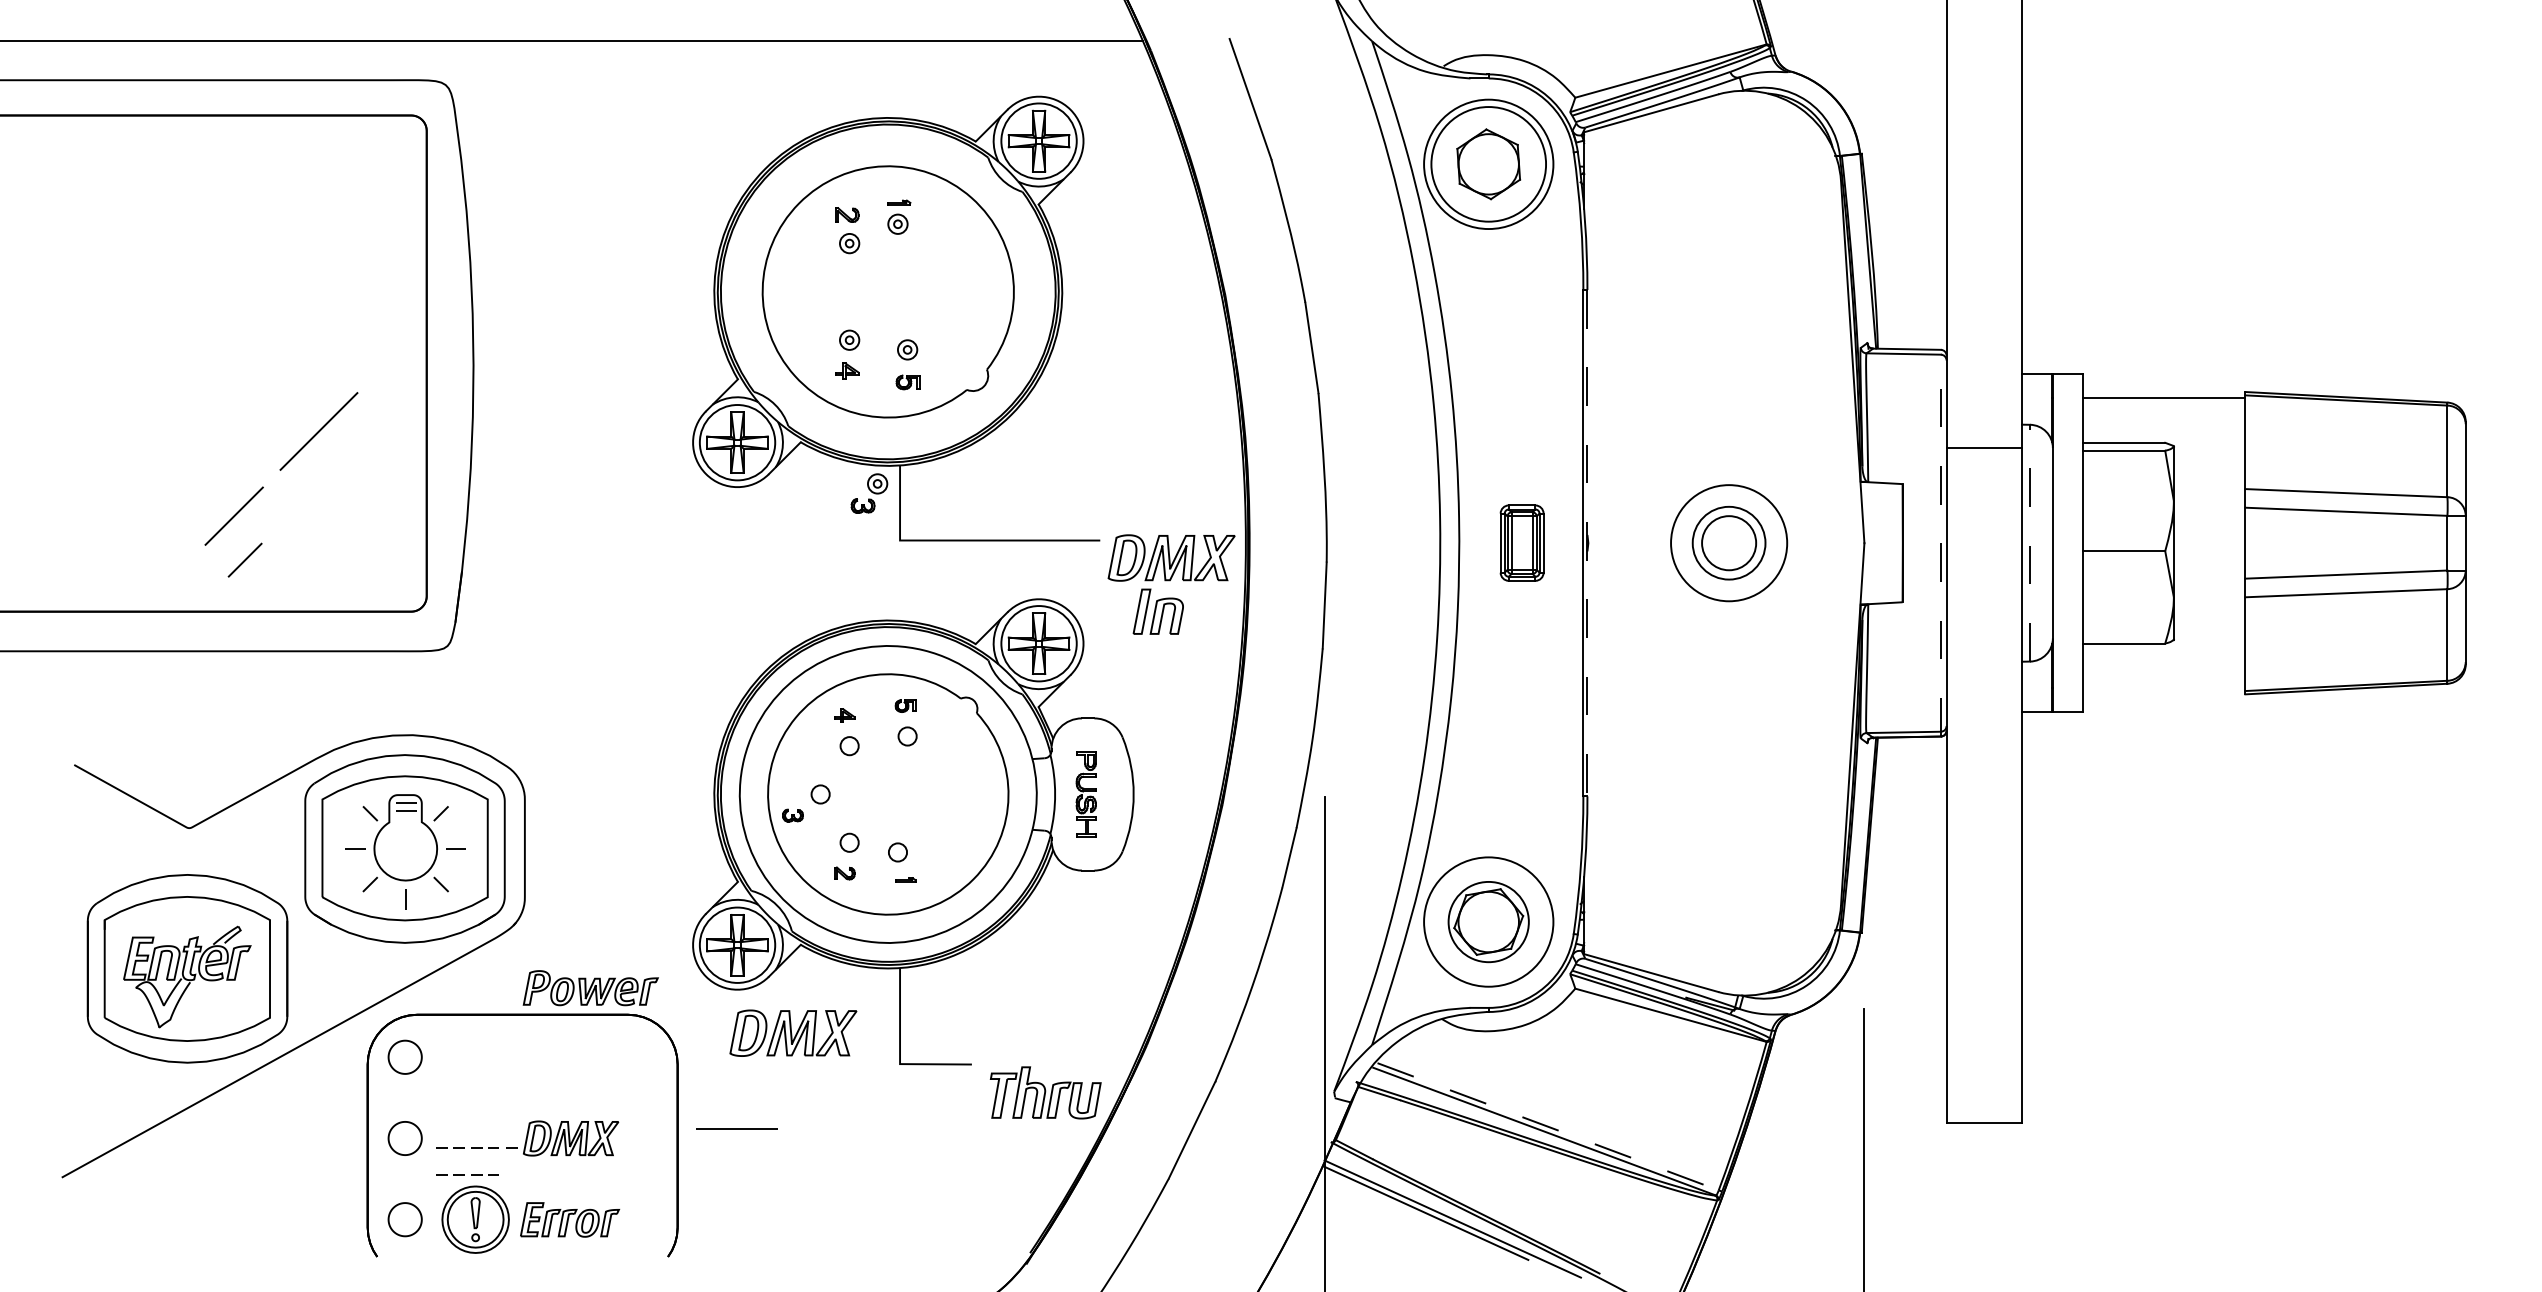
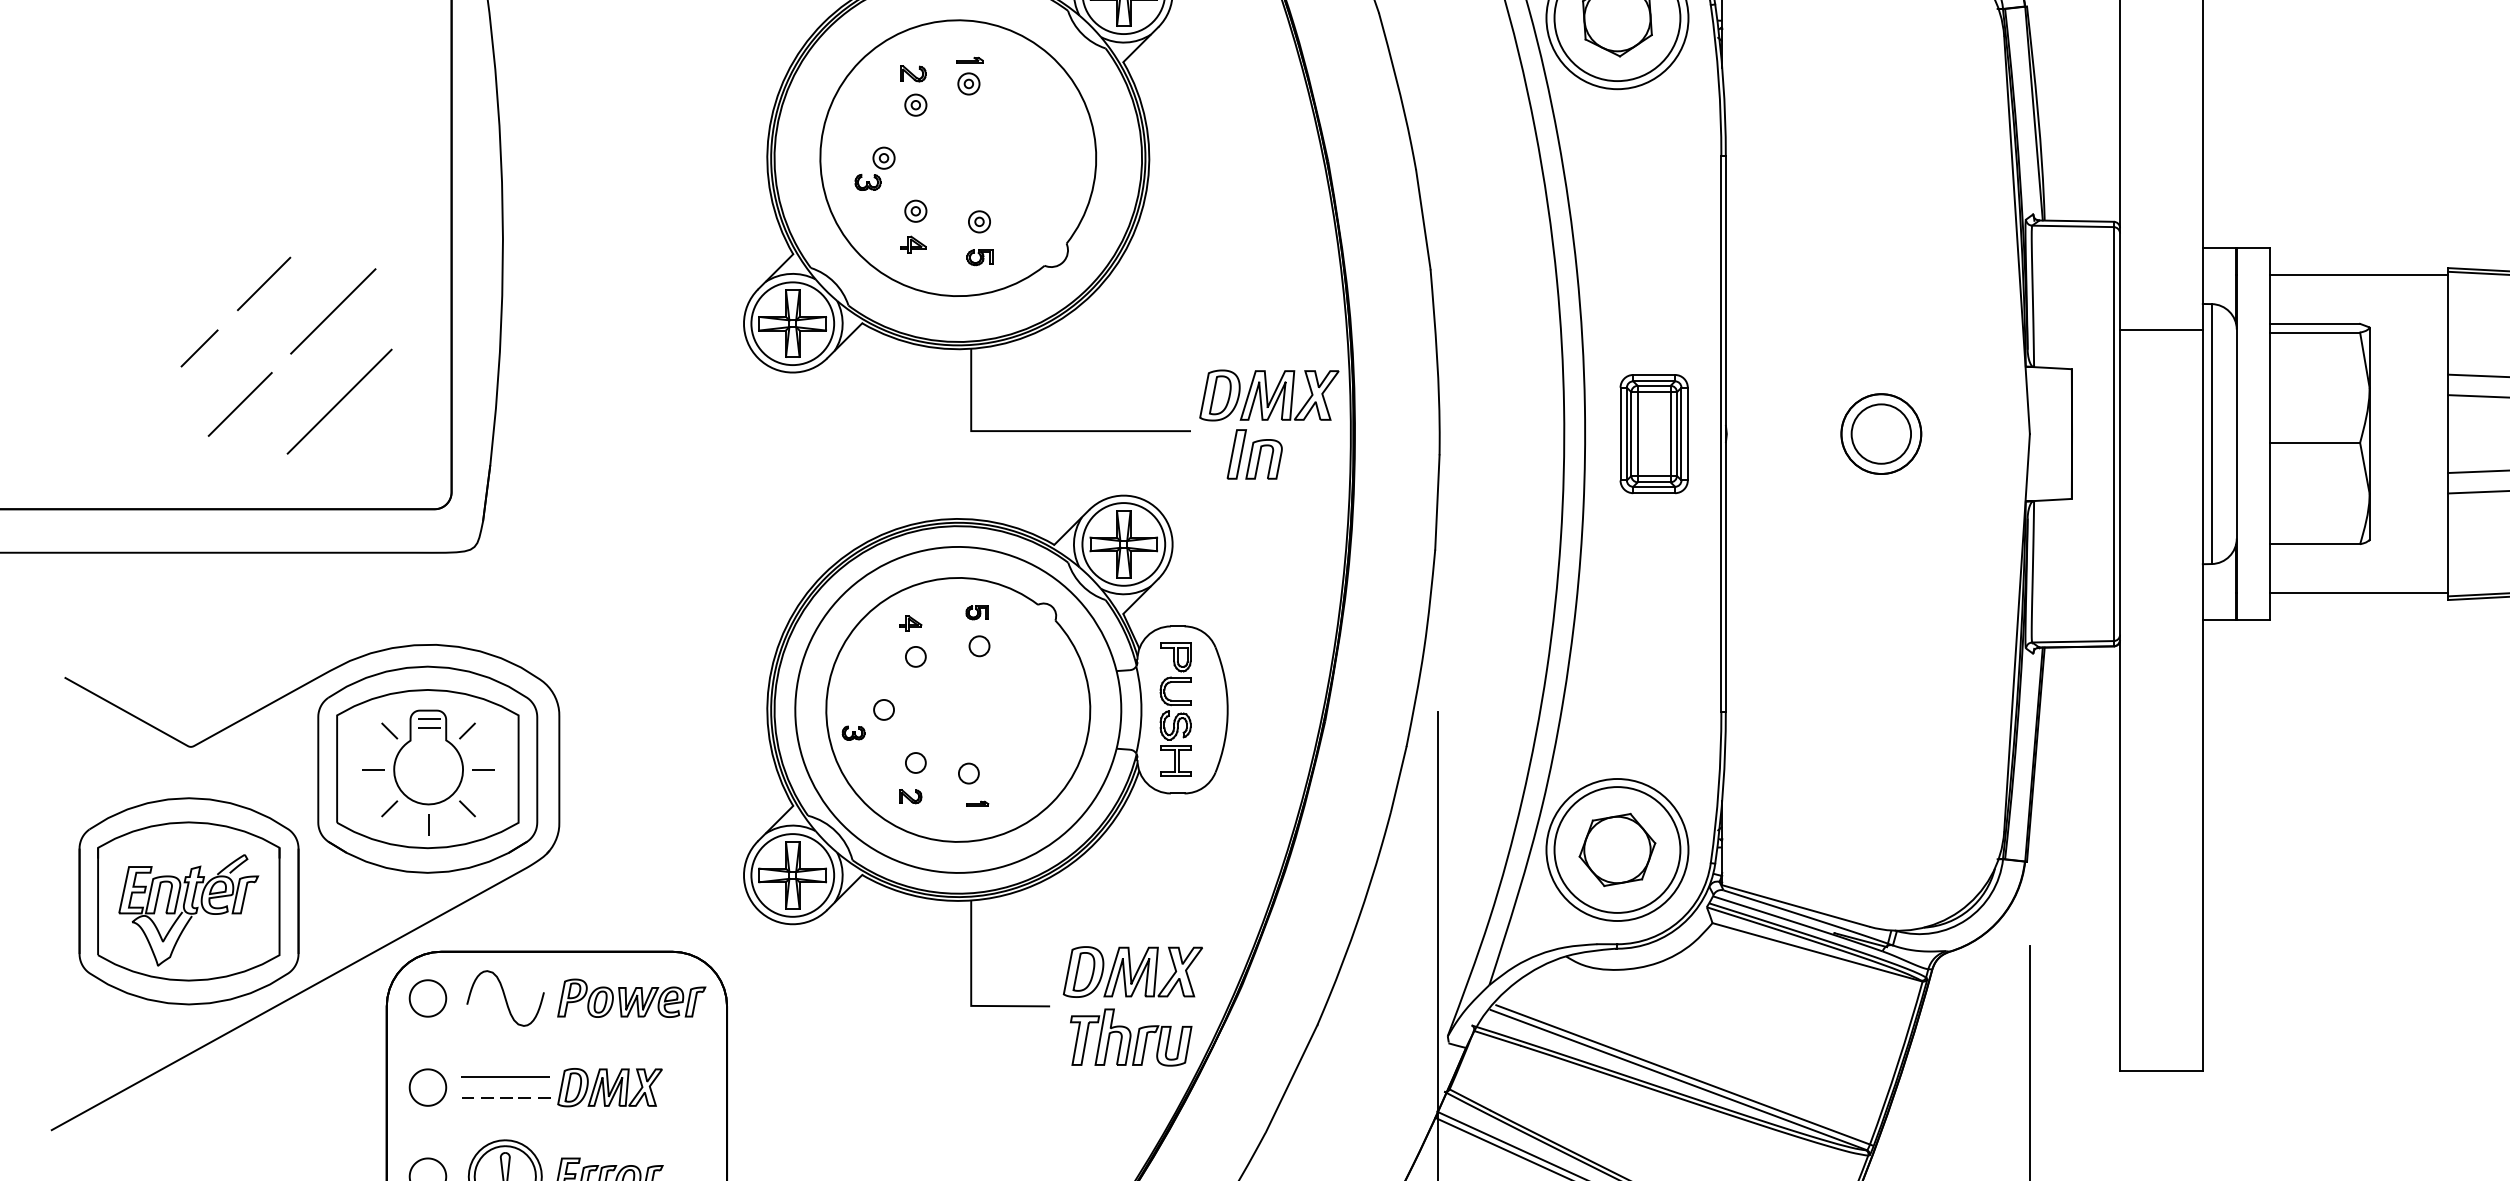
line: (255, 406) -> (263, 284), added
part: (869, 493) -> (875, 168), moved
line: (324, 513) -> (339, 401), added
part: (1521, 542) -> (1653, 433), size x1.43
circle: (1728, 542) -> (1880, 433), size x0.62
line: (1940, 542) -> (2113, 433), dashed -> solid
line: (2030, 542) -> (2212, 433), dashed -> solid
line: (1587, 543) -> (1725, 434), dashed -> solid
line: (244, 559) -> (198, 347), moved
part: (1171, 584) -> (1269, 424), moved
line: (2164, 688) -> (2359, 593), added
part: (1085, 794) -> (1174, 709), size x1.43
circle: (1488, 921) -> (1617, 849), size x1.43
part: (590, 988) -> (631, 998), moved
part: (793, 1032) -> (1133, 971), moved
curve: (475, 1057) -> (505, 998), added
line: (1547, 1126) -> (1681, 1074), dashed -> solid
line: (736, 1128) -> (505, 1076), moved
line: (464, 1174) -> (493, 1127), removed

